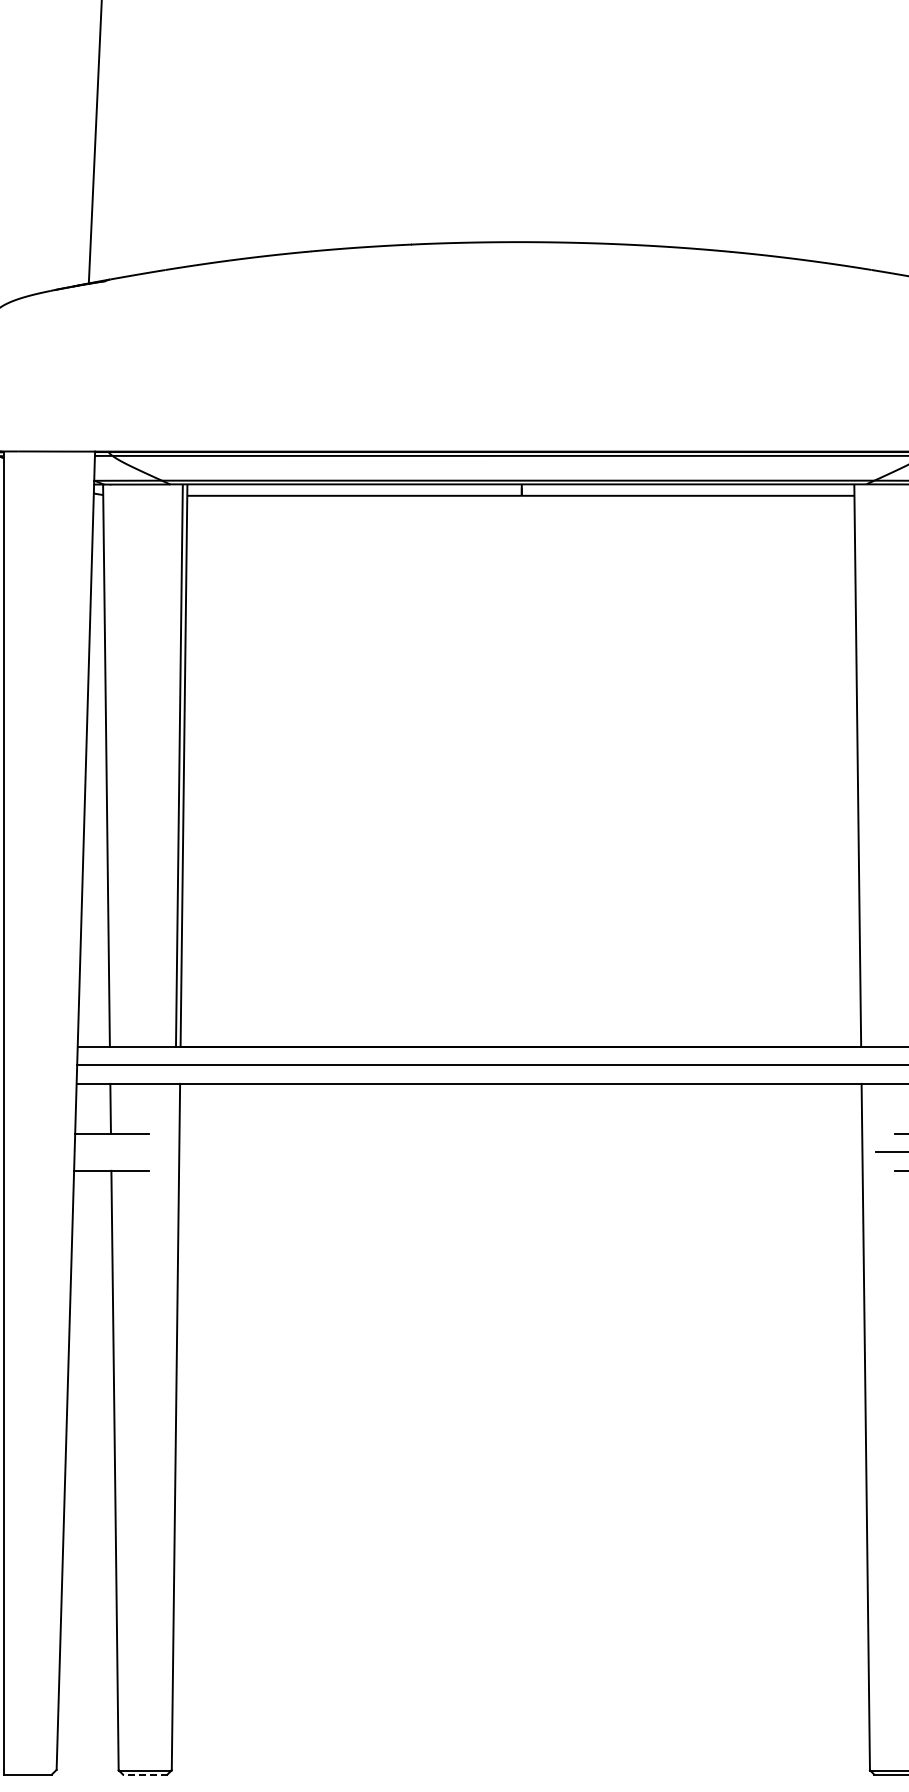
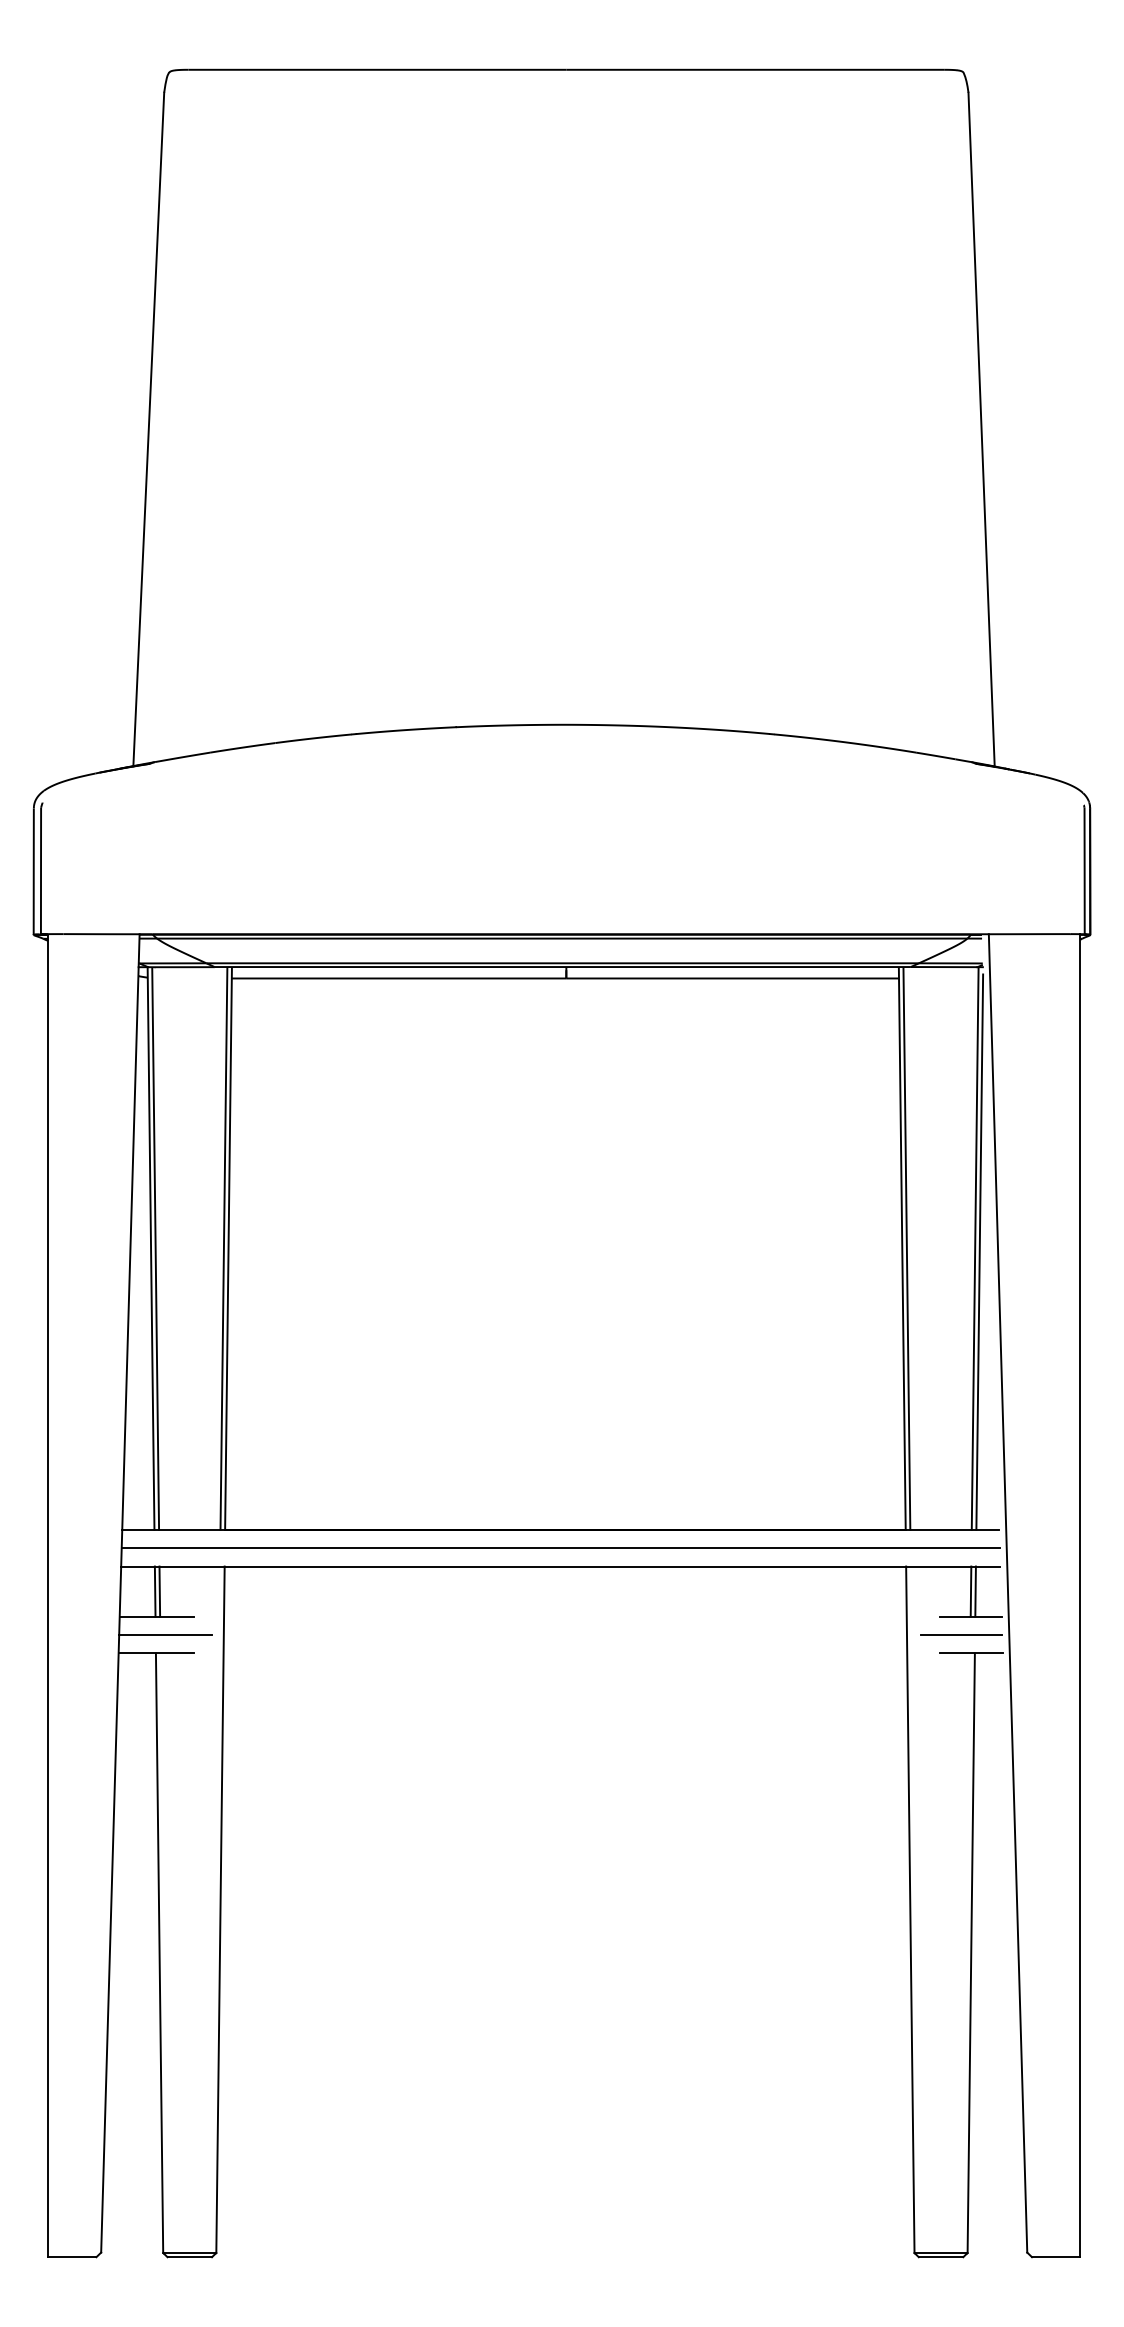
line: (110, 765) -> (155, 1248), added
line: (861, 765) -> (906, 1248), added
line: (114, 1108) -> (159, 1591), added
line: (120, 1152) -> (165, 1635), added
line: (144, 1774) -> (189, 2257), dashed -> solid

